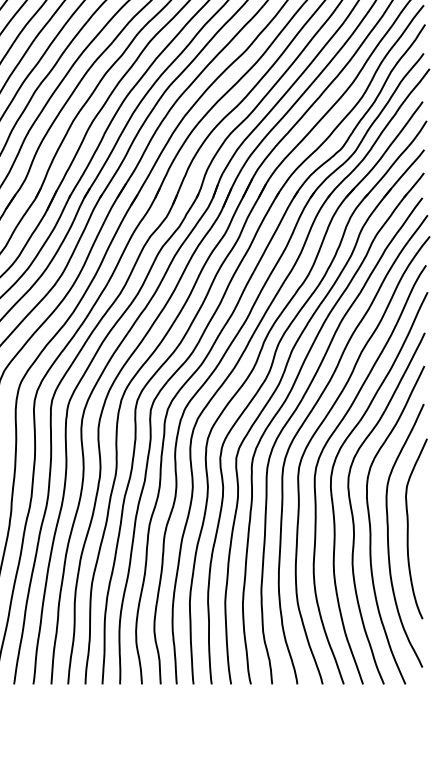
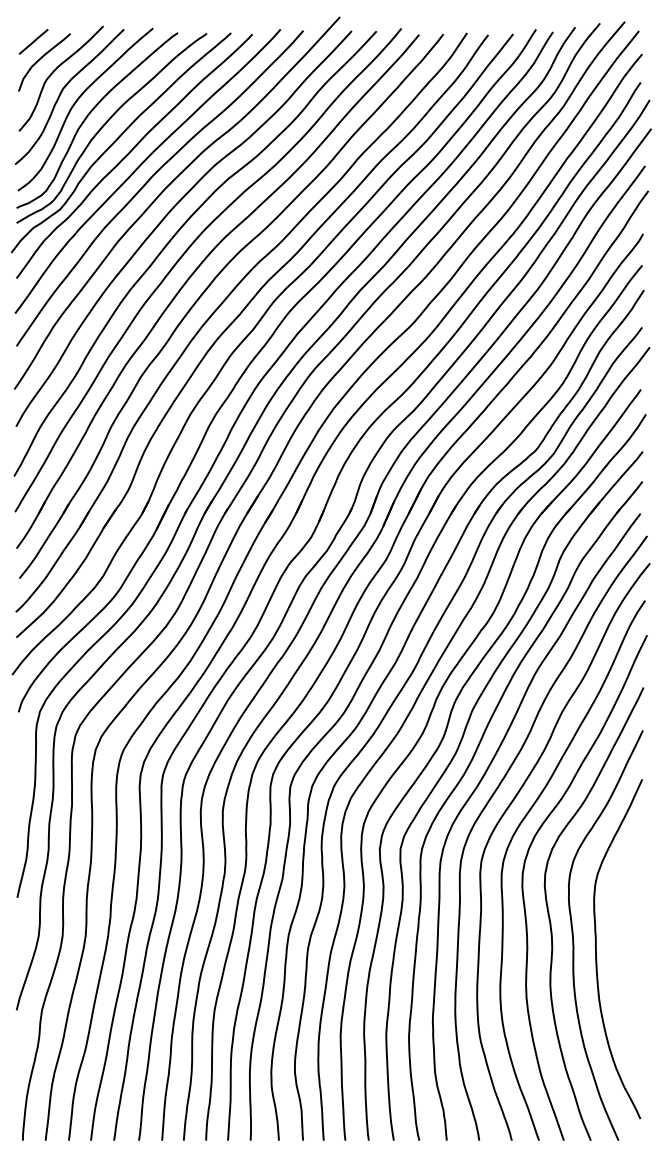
curve: (408, 529) -> (622, 940), removed

